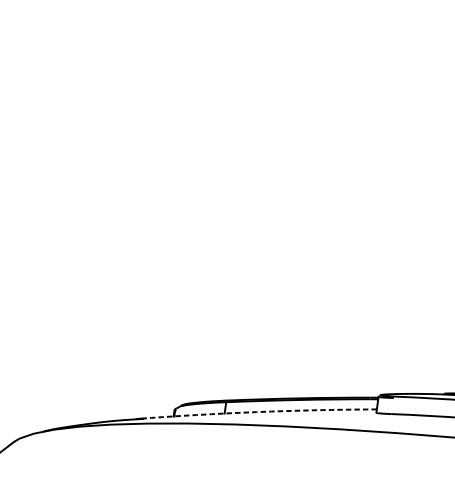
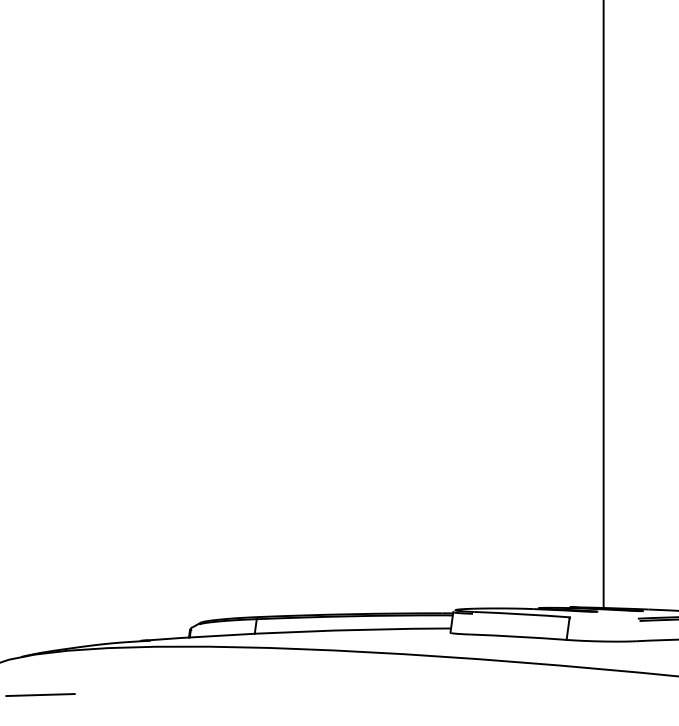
arc: (256, 411) -> (295, 631), dashed -> solid
line: (58, 461) -> (40, 695), added

